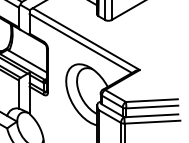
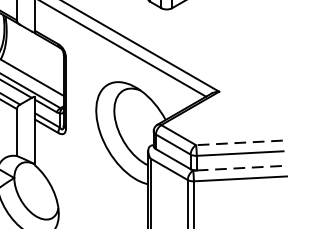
line: (151, 100) -> (238, 142), solid -> dashed
line: (152, 115) -> (240, 167), solid -> dashed

